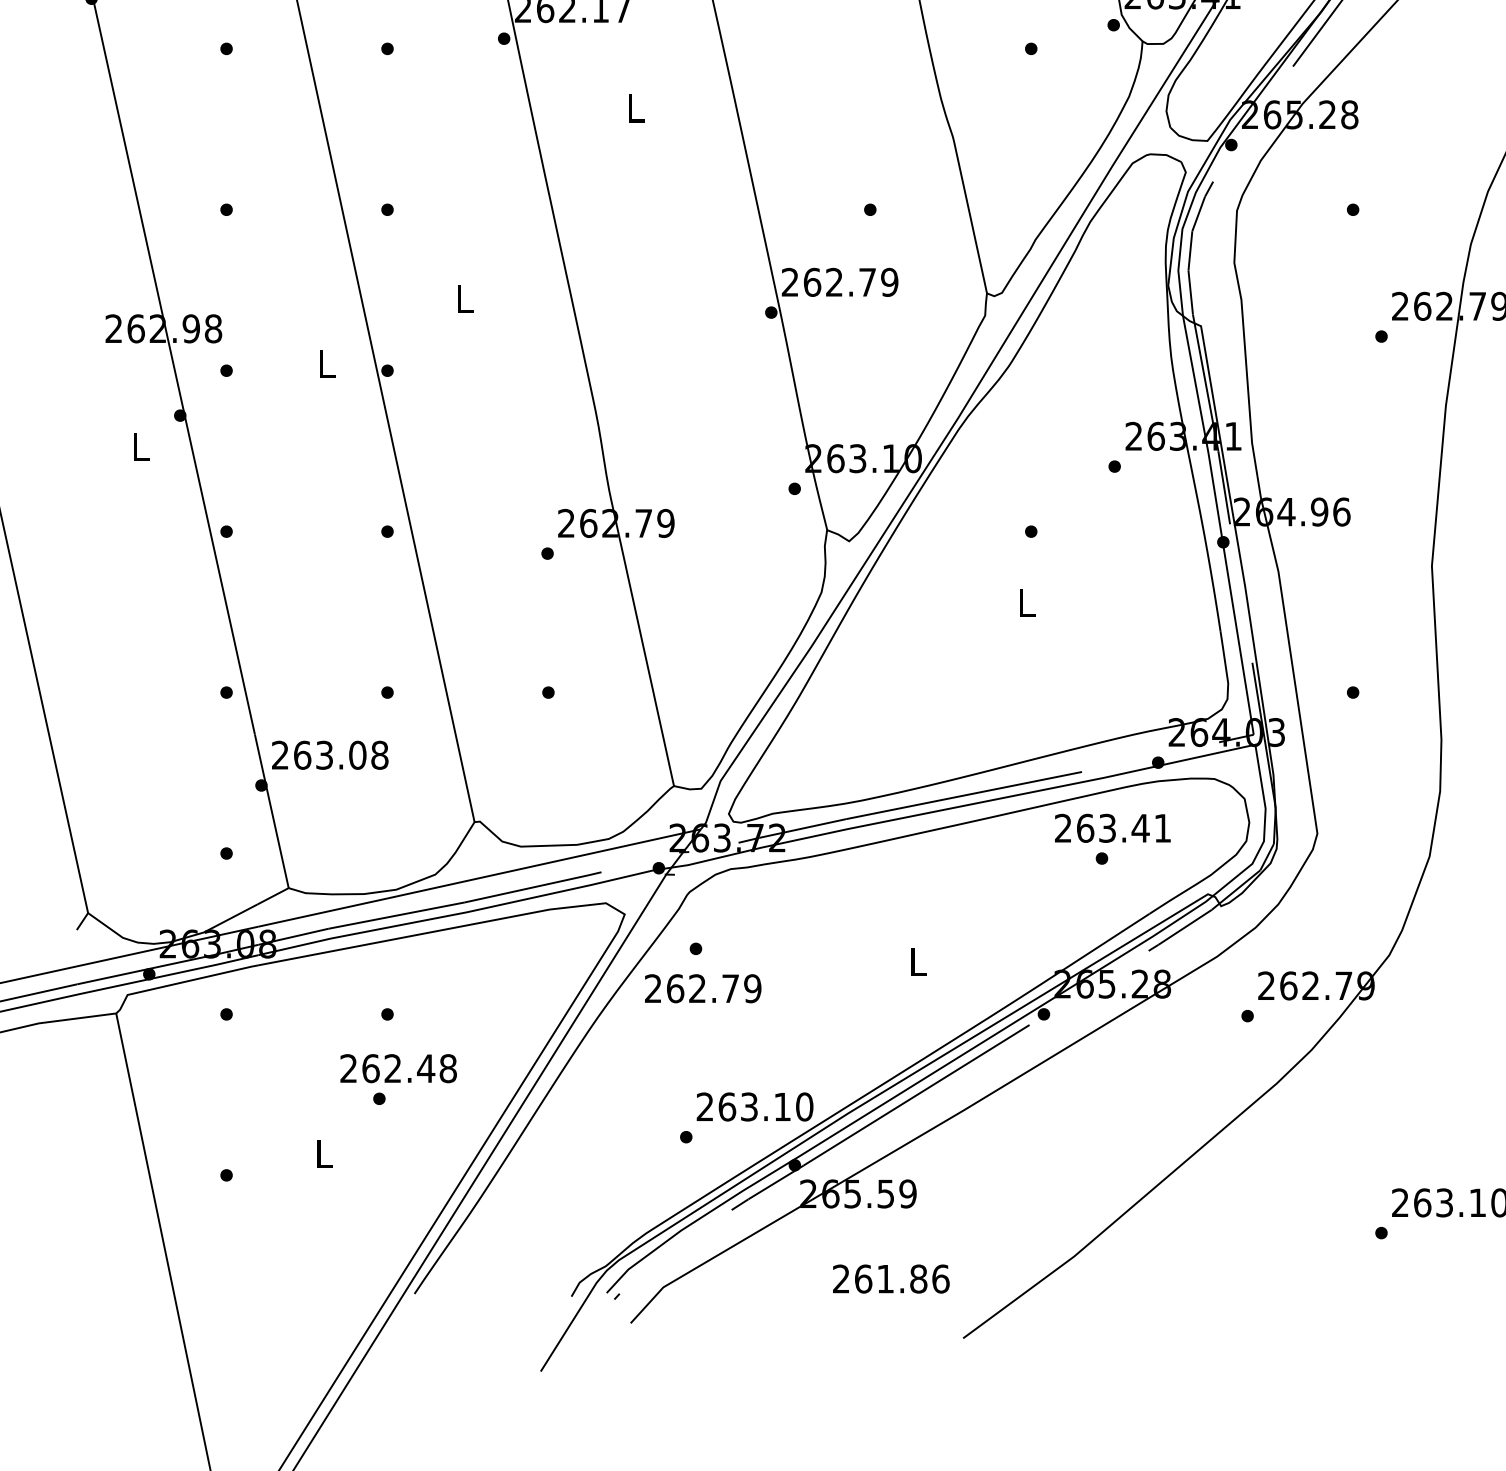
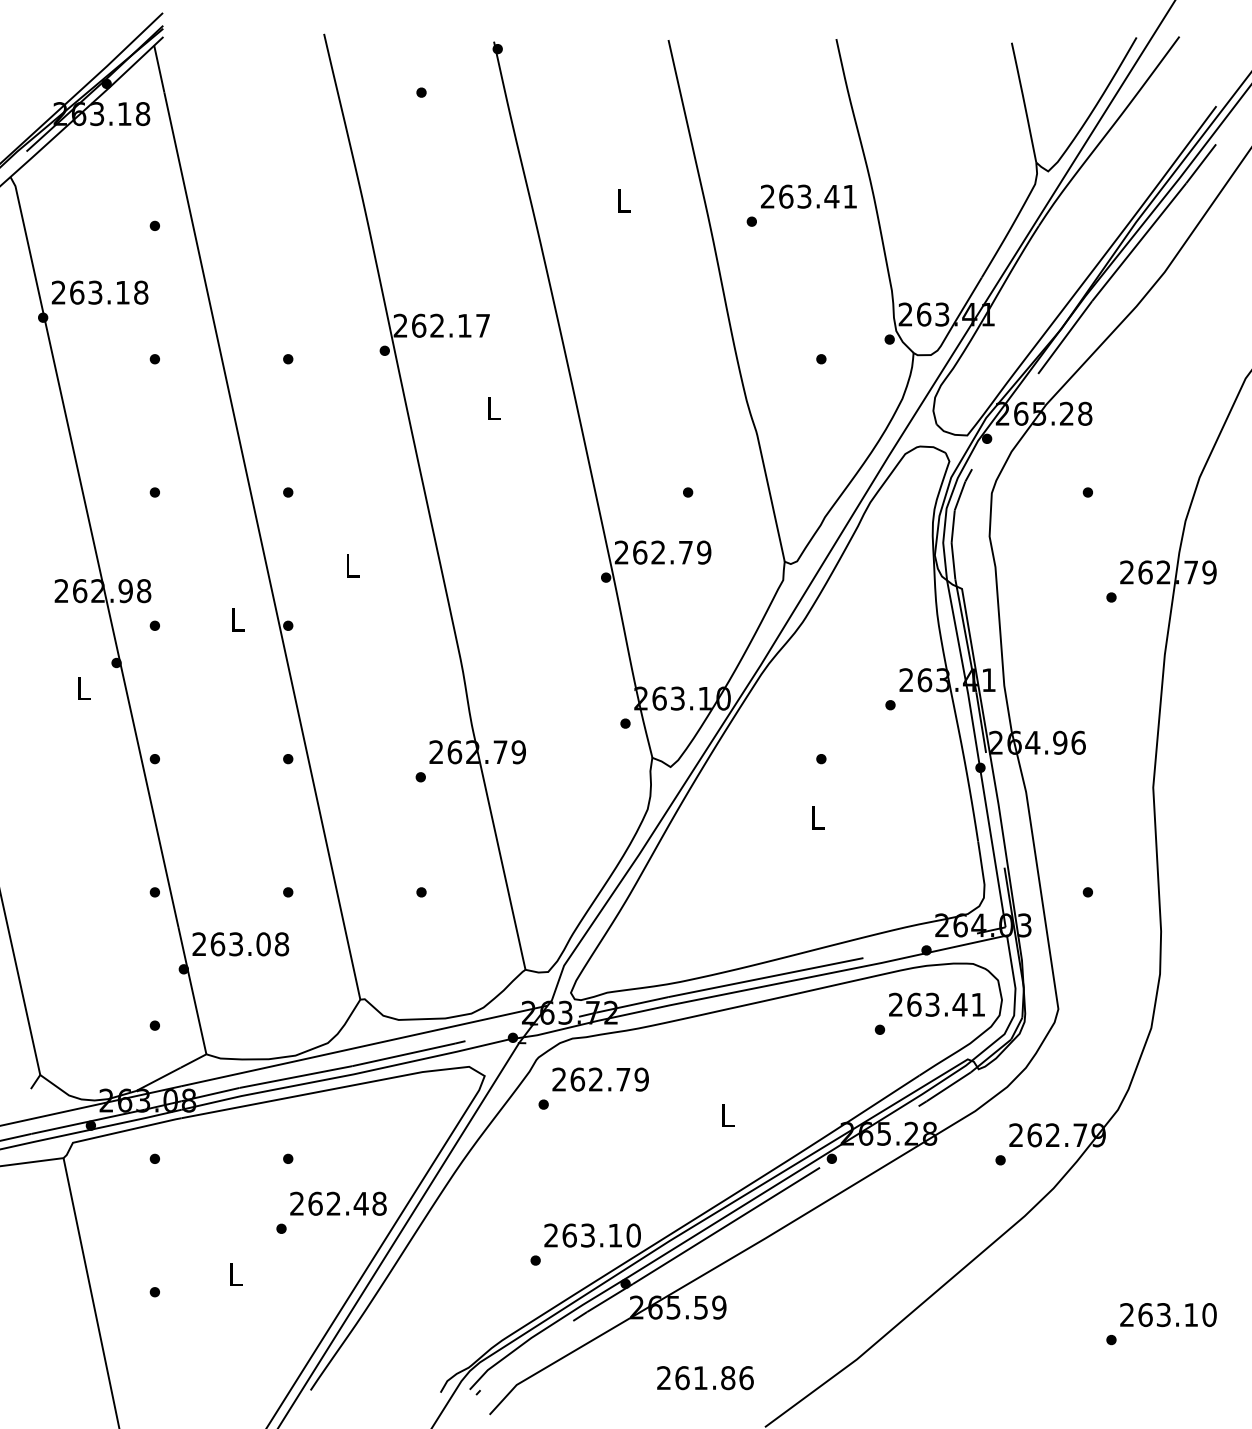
text: (1112, 827) -> (936, 1004), moved
text: (702, 988) -> (600, 1079), moved
text: (398, 1068) -> (338, 1203), moved

